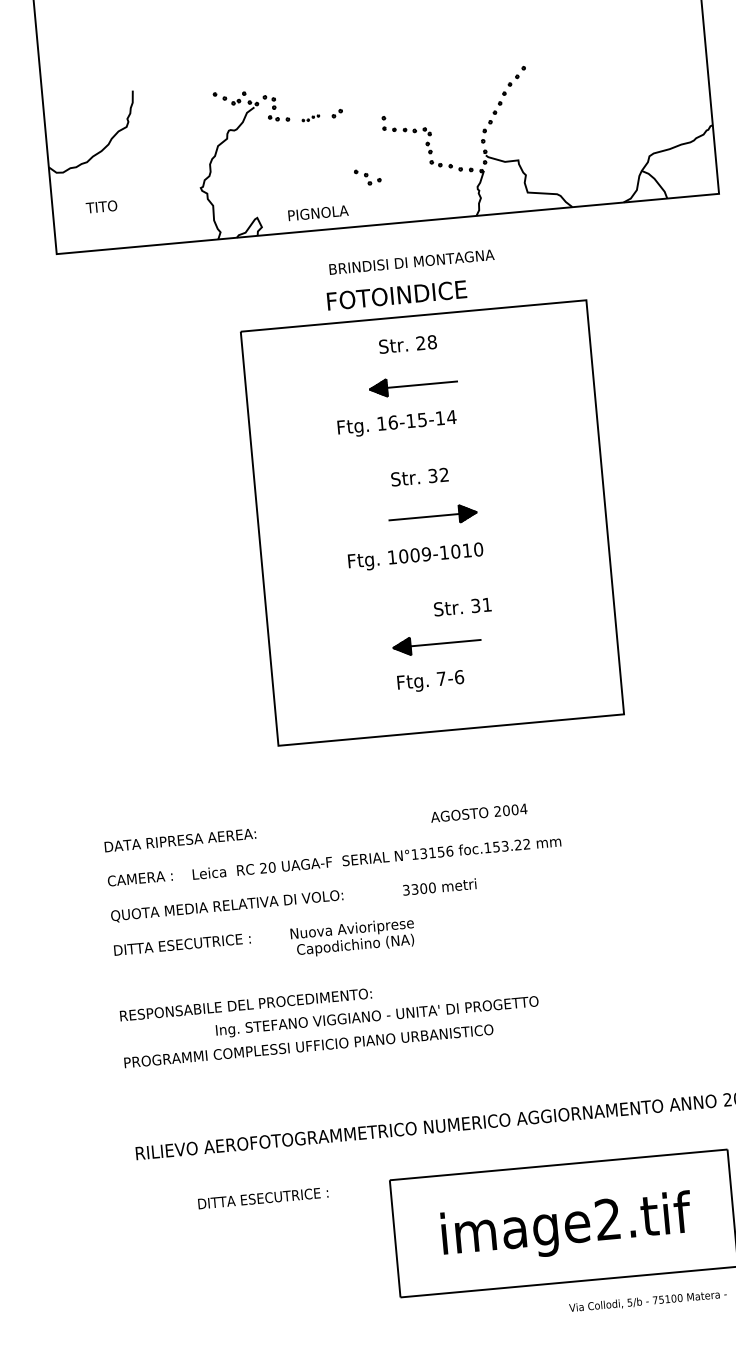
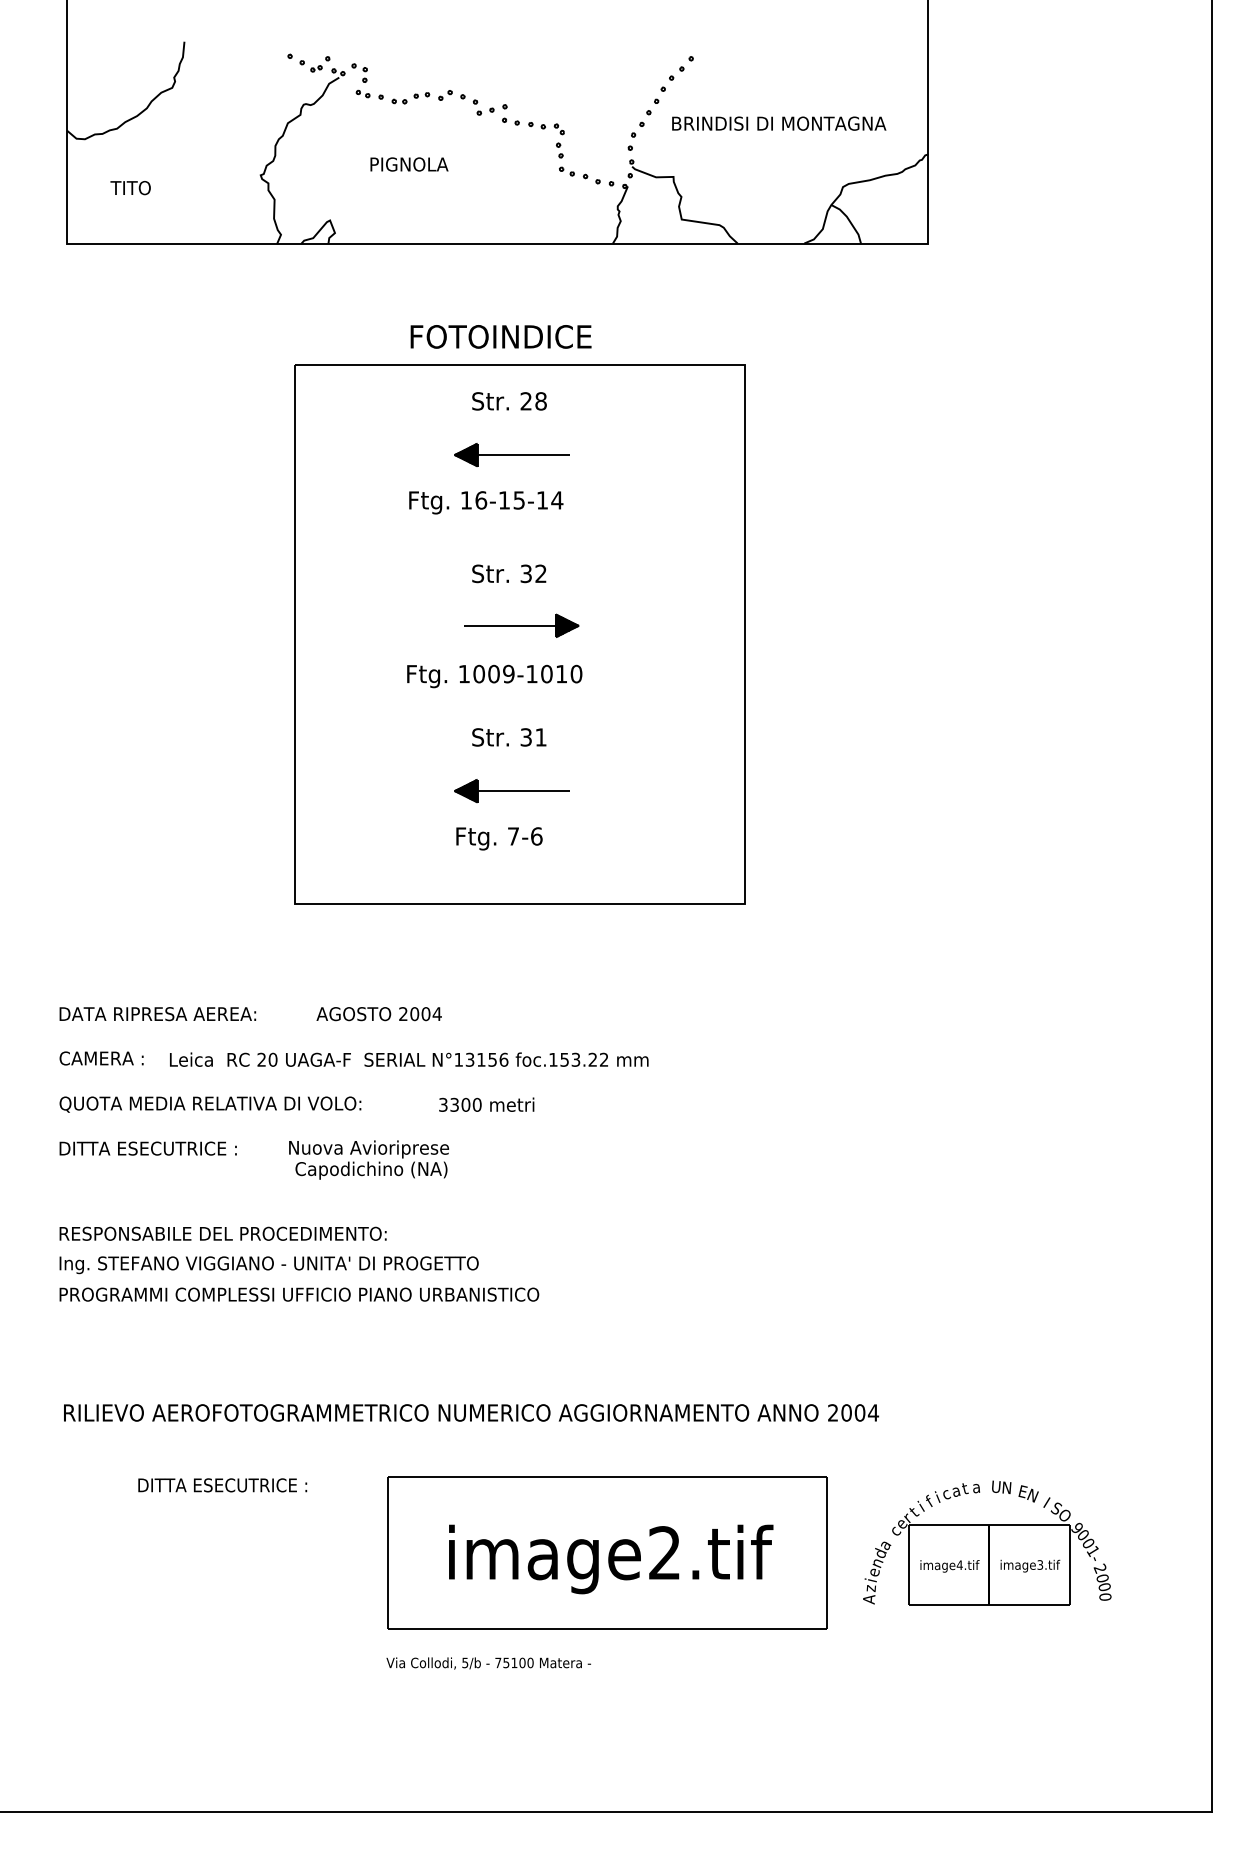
part: (310, 118) -> (410, 98), size x1.67
part: (367, 176) -> (477, 104), moved
text: (318, 213) -> (409, 164), moved
text: (412, 261) -> (779, 123), moved
text: (462, 607) -> (509, 737), moved
text: (478, 813) -> (378, 1014), moved
text: (376, 1017) -> (268, 1265), moved
text: (647, 1301) -> (488, 1663), moved

